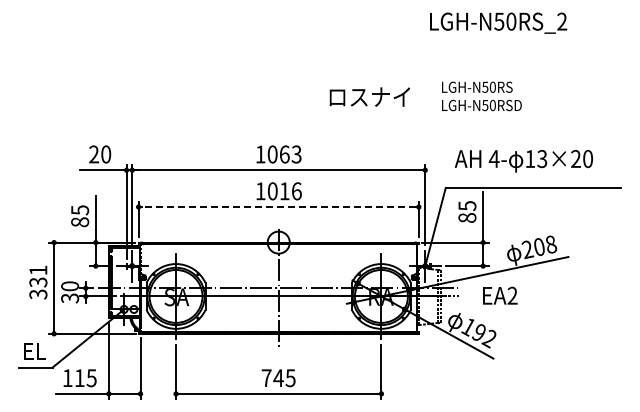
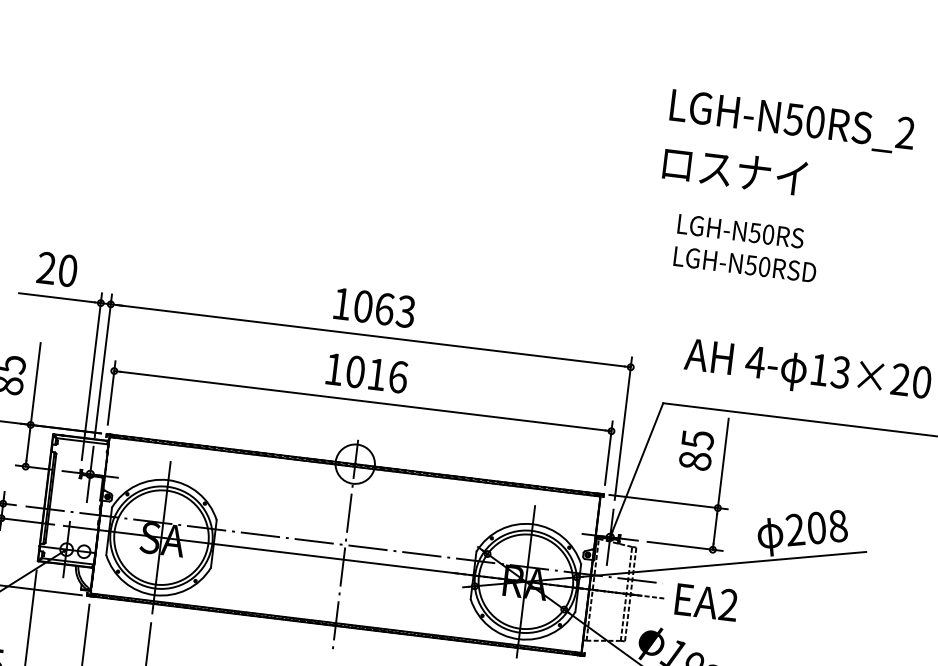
text: (369, 96) -> (734, 169), moved
line: (278, 207) -> (362, 401), dashed -> solid
text: (500, 295) -> (707, 601), moved

